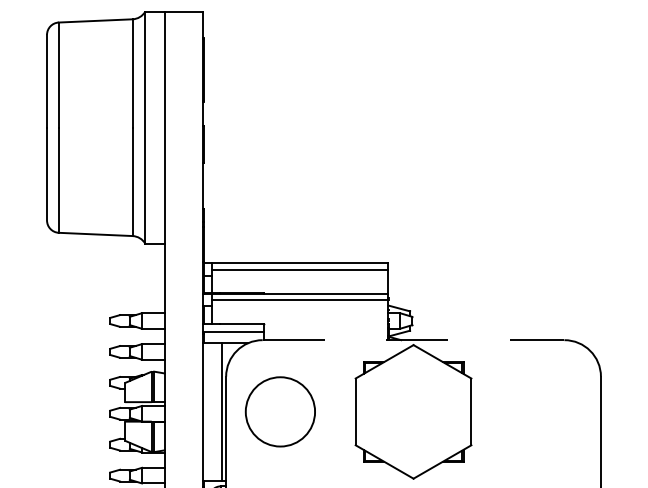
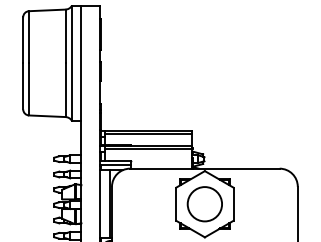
line: (412, 339) -> (204, 168), dashed -> solid
circle: (279, 412) -> (204, 204), moved

